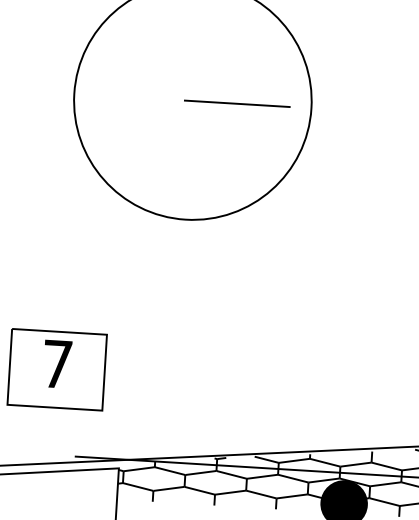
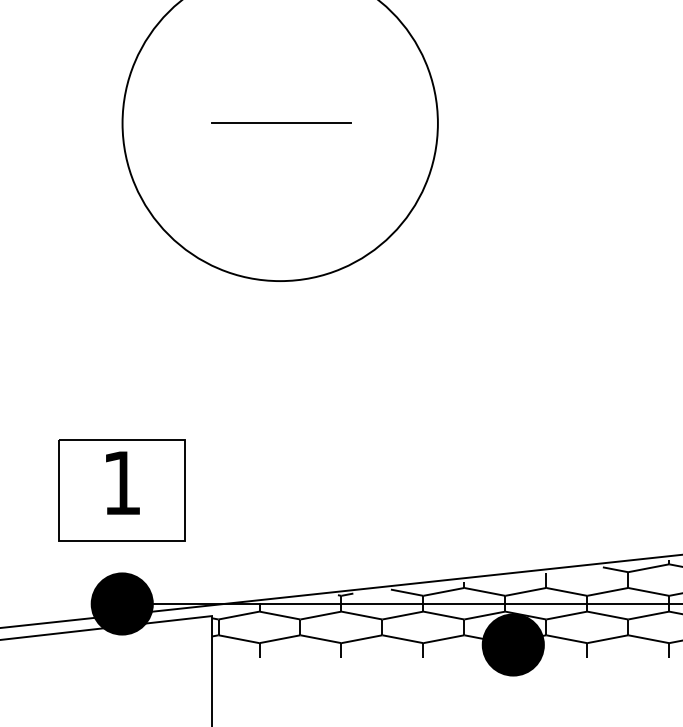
line: (237, 103) -> (281, 122), moved
text: (57, 363) -> (122, 482), 7 -> 1
fill: (51, 454) -> (121, 603), added

